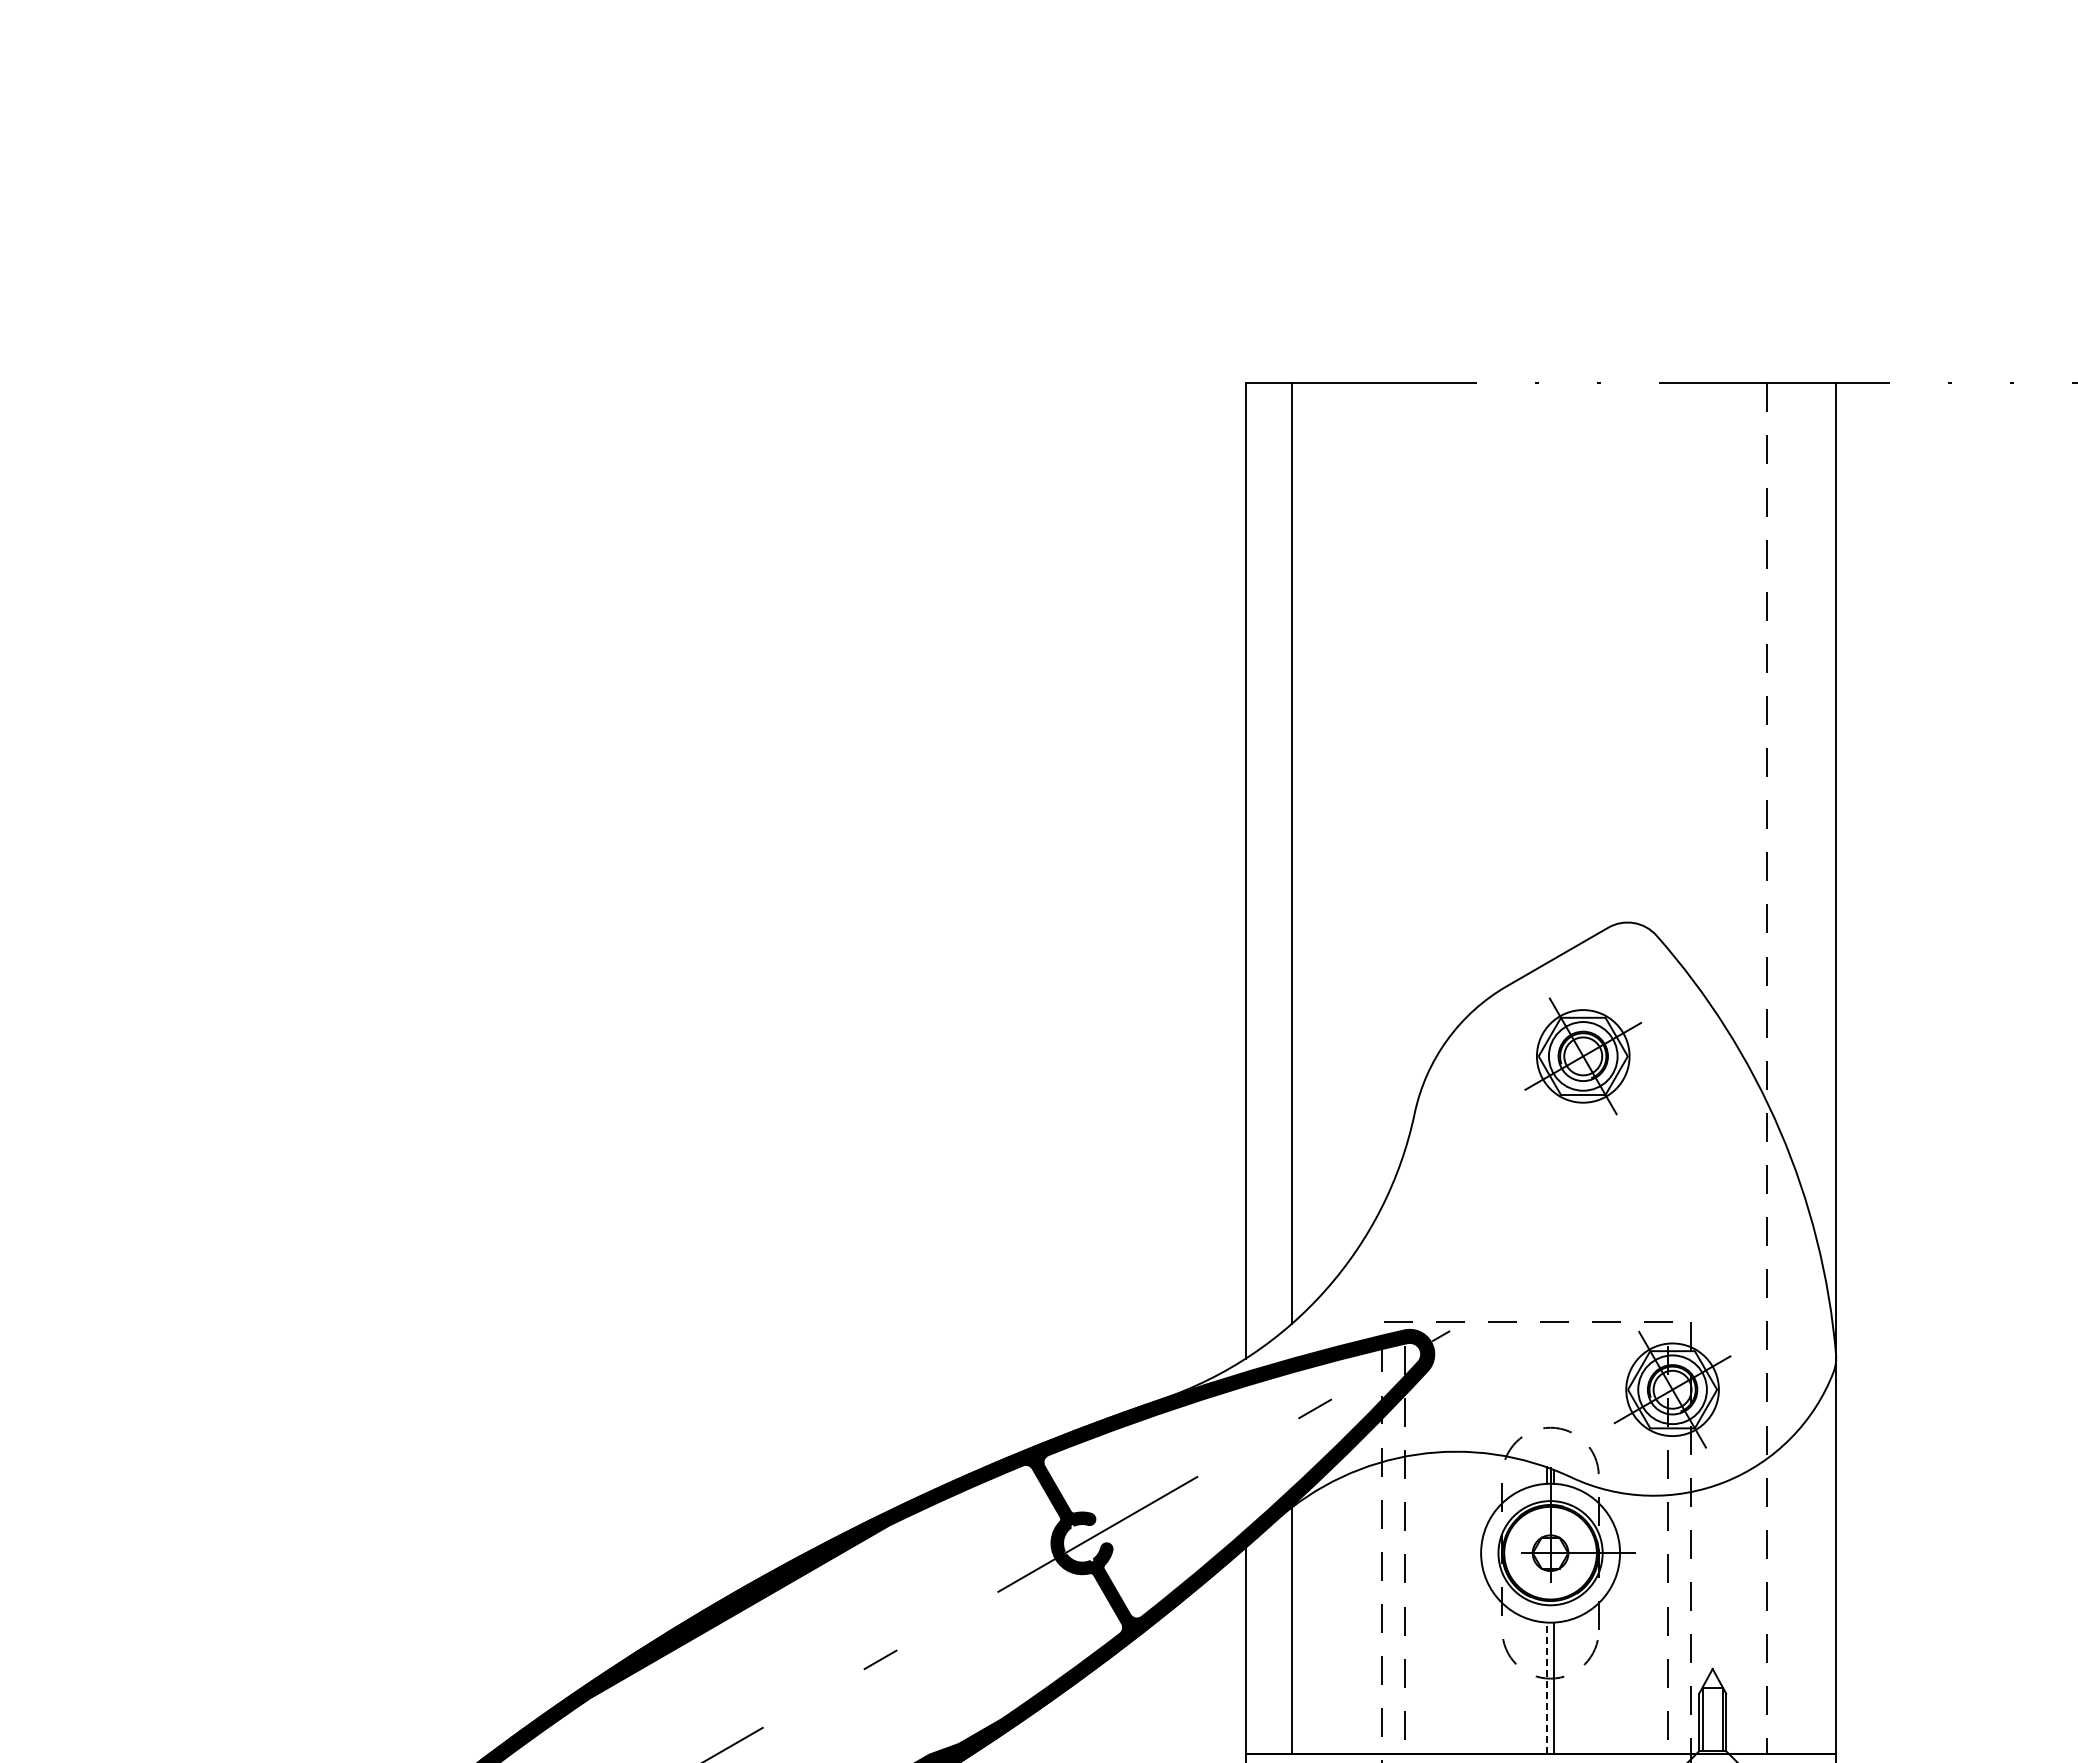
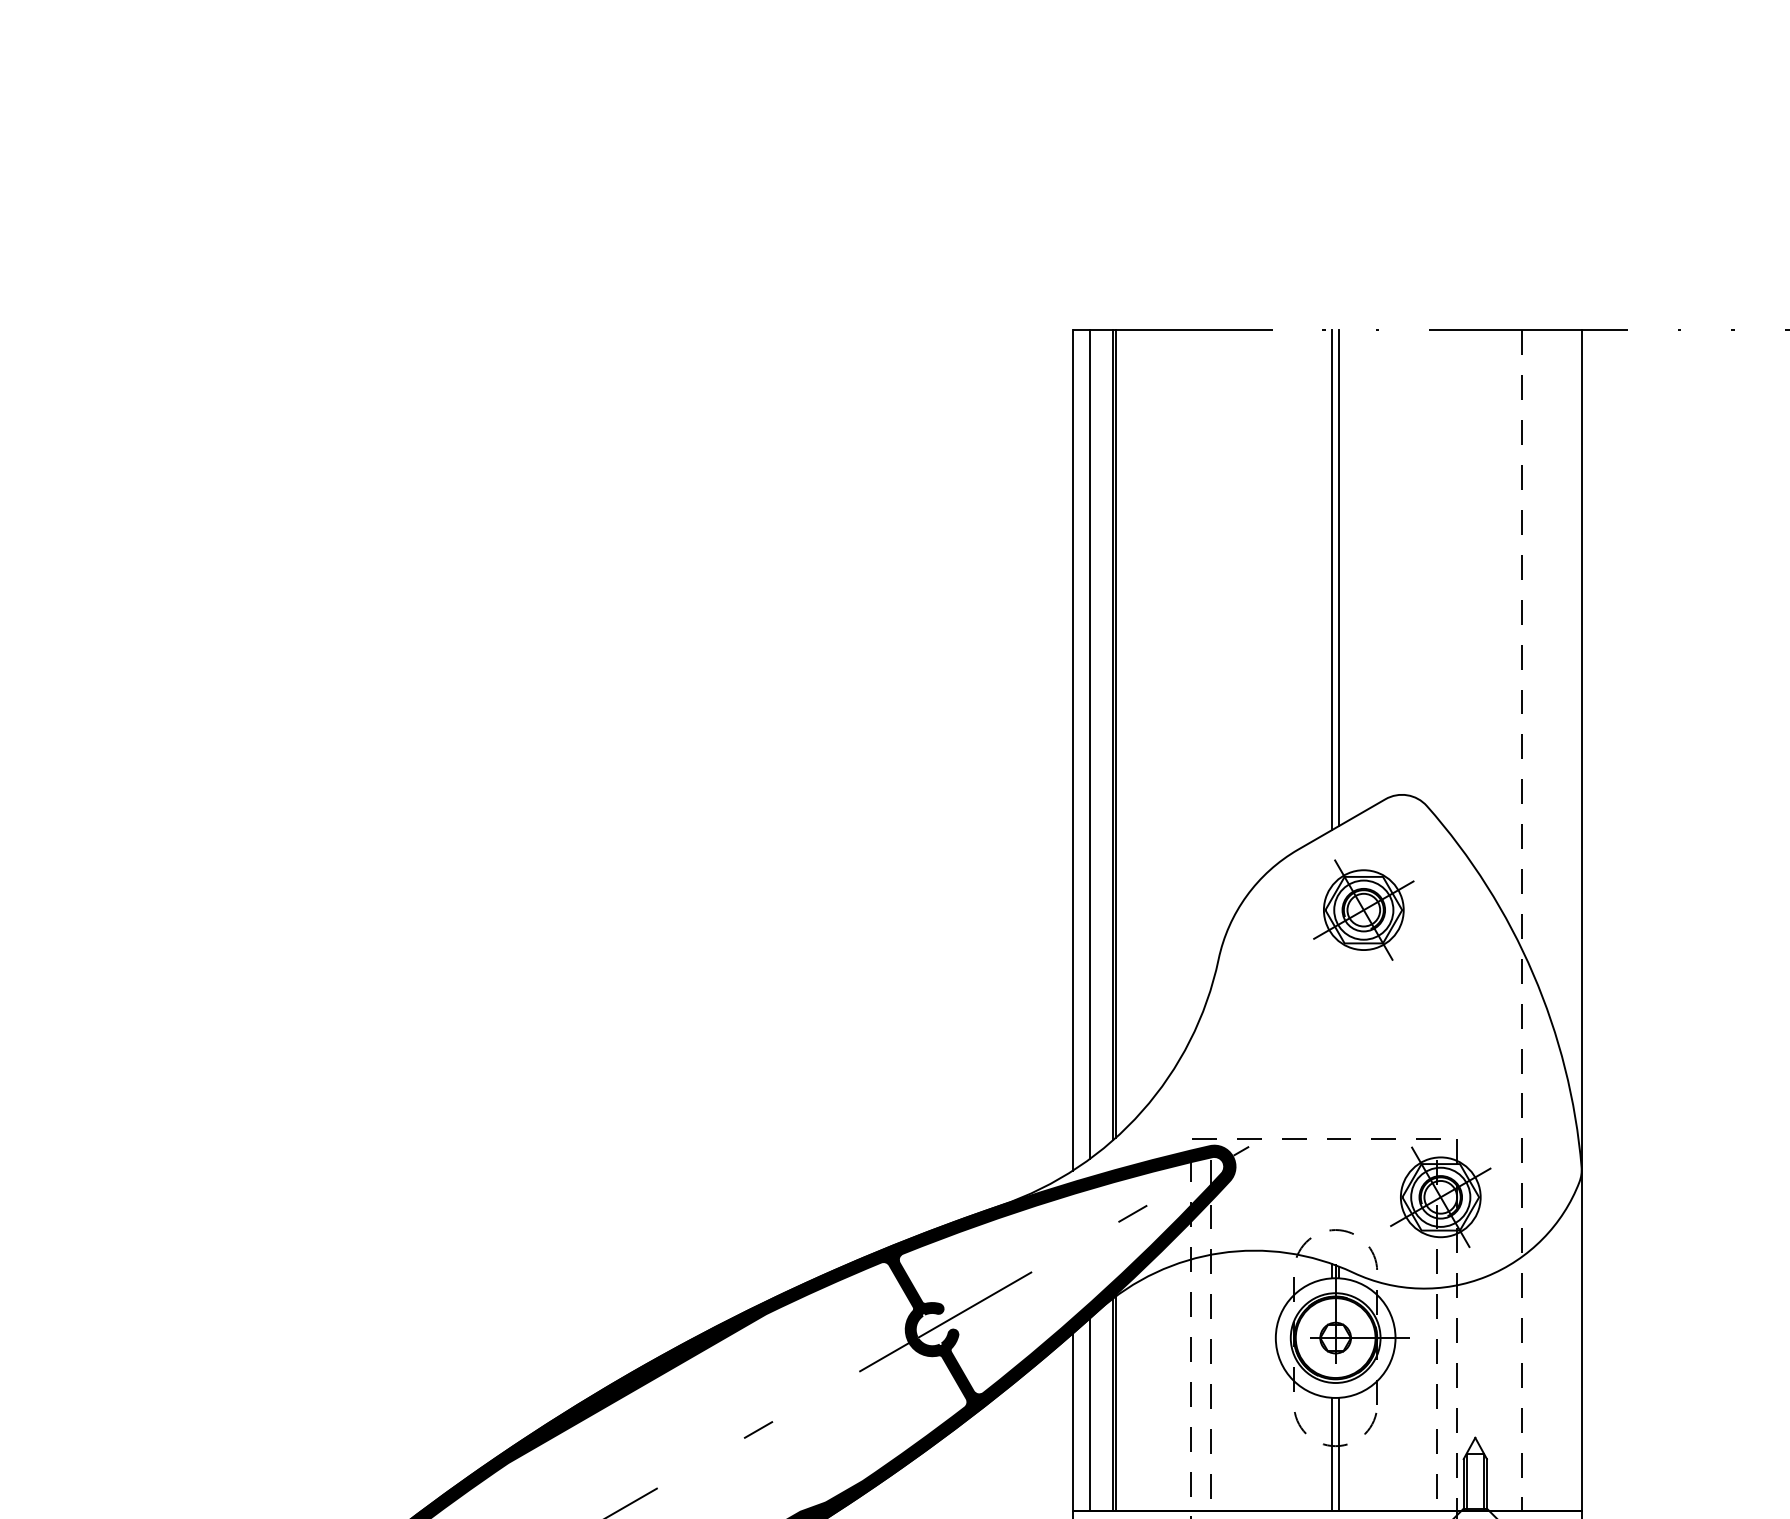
line: (1554, 670) -> (1339, 577), added
line: (1546, 673) -> (1332, 580), added
line: (1295, 851) -> (1115, 733), added
line: (1264, 864) -> (1089, 744), added
line: (1295, 1628) -> (1115, 1402), added
line: (1264, 1641) -> (1089, 1414), added
line: (1546, 1688) -> (1332, 1454), dashed -> solid

